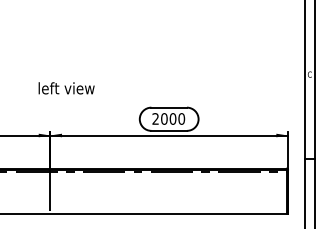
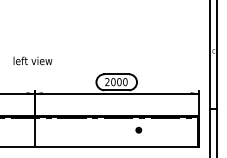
text: (65, 87) -> (32, 60), moved
part: (200, 187) -> (138, 129), added

